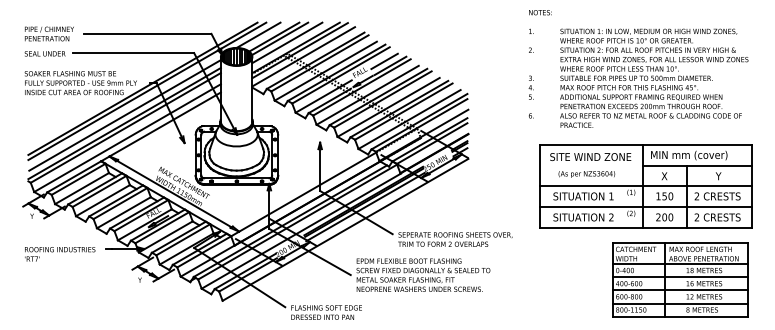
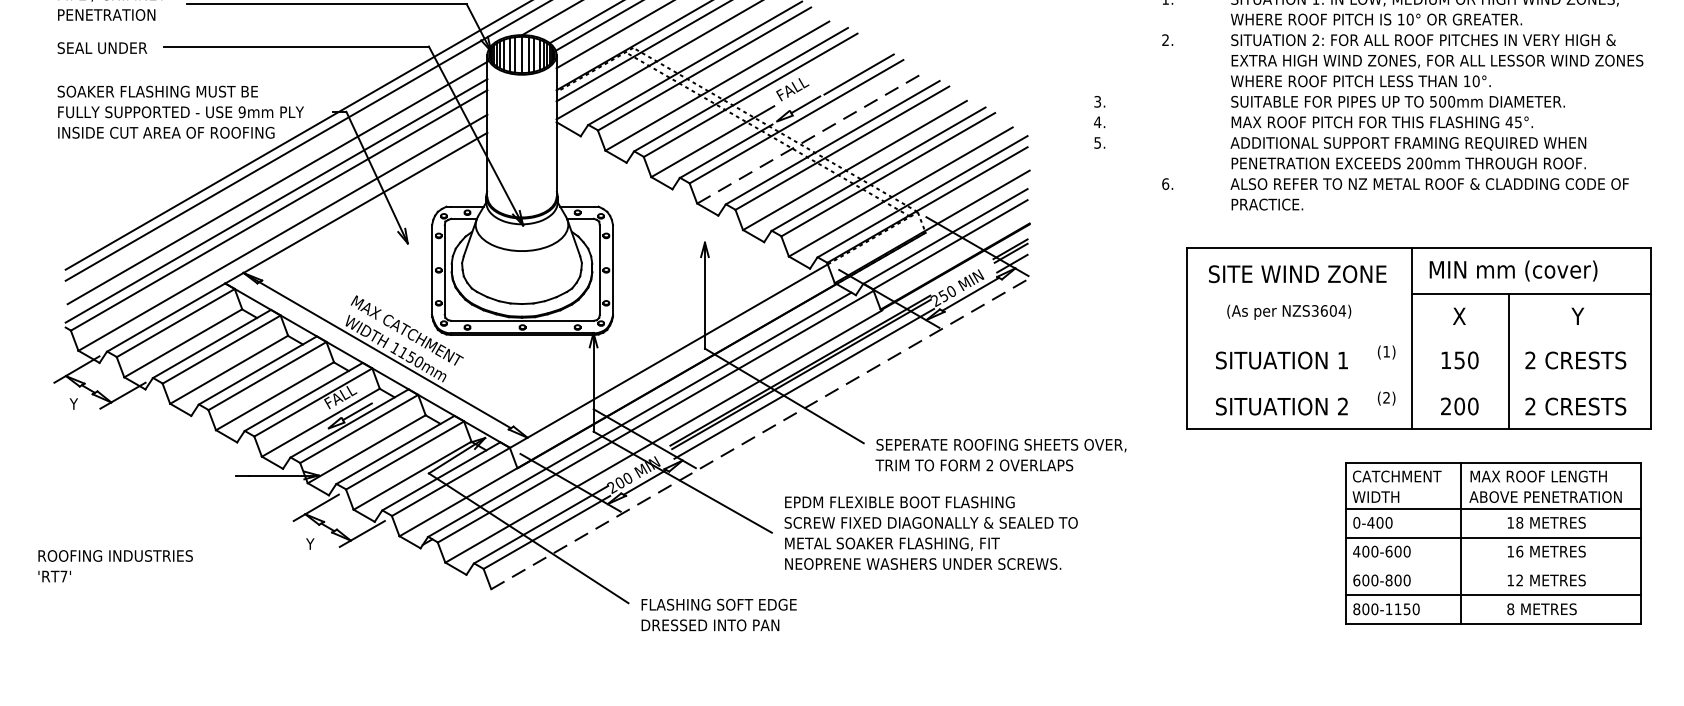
line: (384, 61) -> (845, 64), removed
text: (530, 87) -> (1097, 121), moved
line: (367, 95) -> (808, 139), solid -> dashed
line: (645, 185) -> (1417, 336), removed
line: (645, 206) -> (1417, 382), removed
line: (345, 229) -> (760, 432), solid -> dashed
text: (60, 254) -> (116, 566), moved
line: (679, 290) -> (1492, 566), removed

